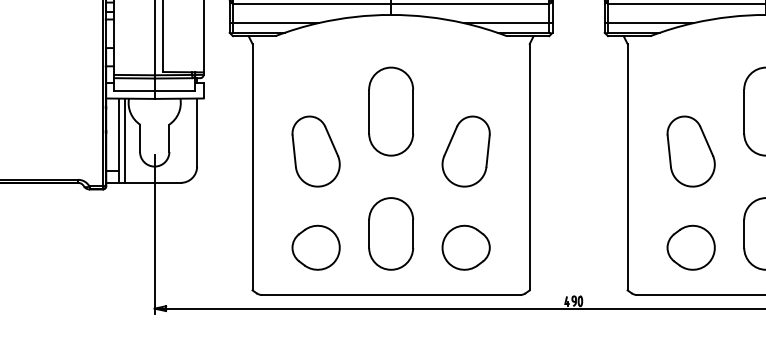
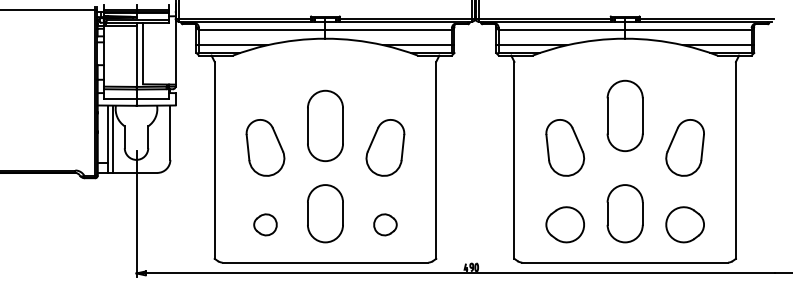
part: (391, 111) -> (325, 125), moved
part: (316, 247) -> (265, 224), size x0.6
part: (466, 247) -> (385, 224), size x0.6

